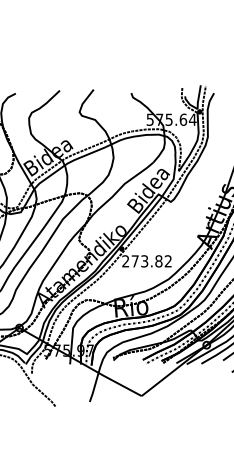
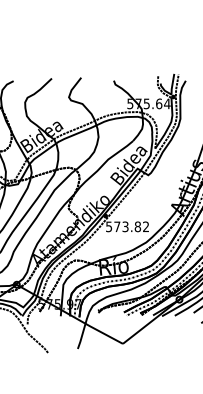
text: (125, 261) -> (108, 226), 273.82 -> 573.82

